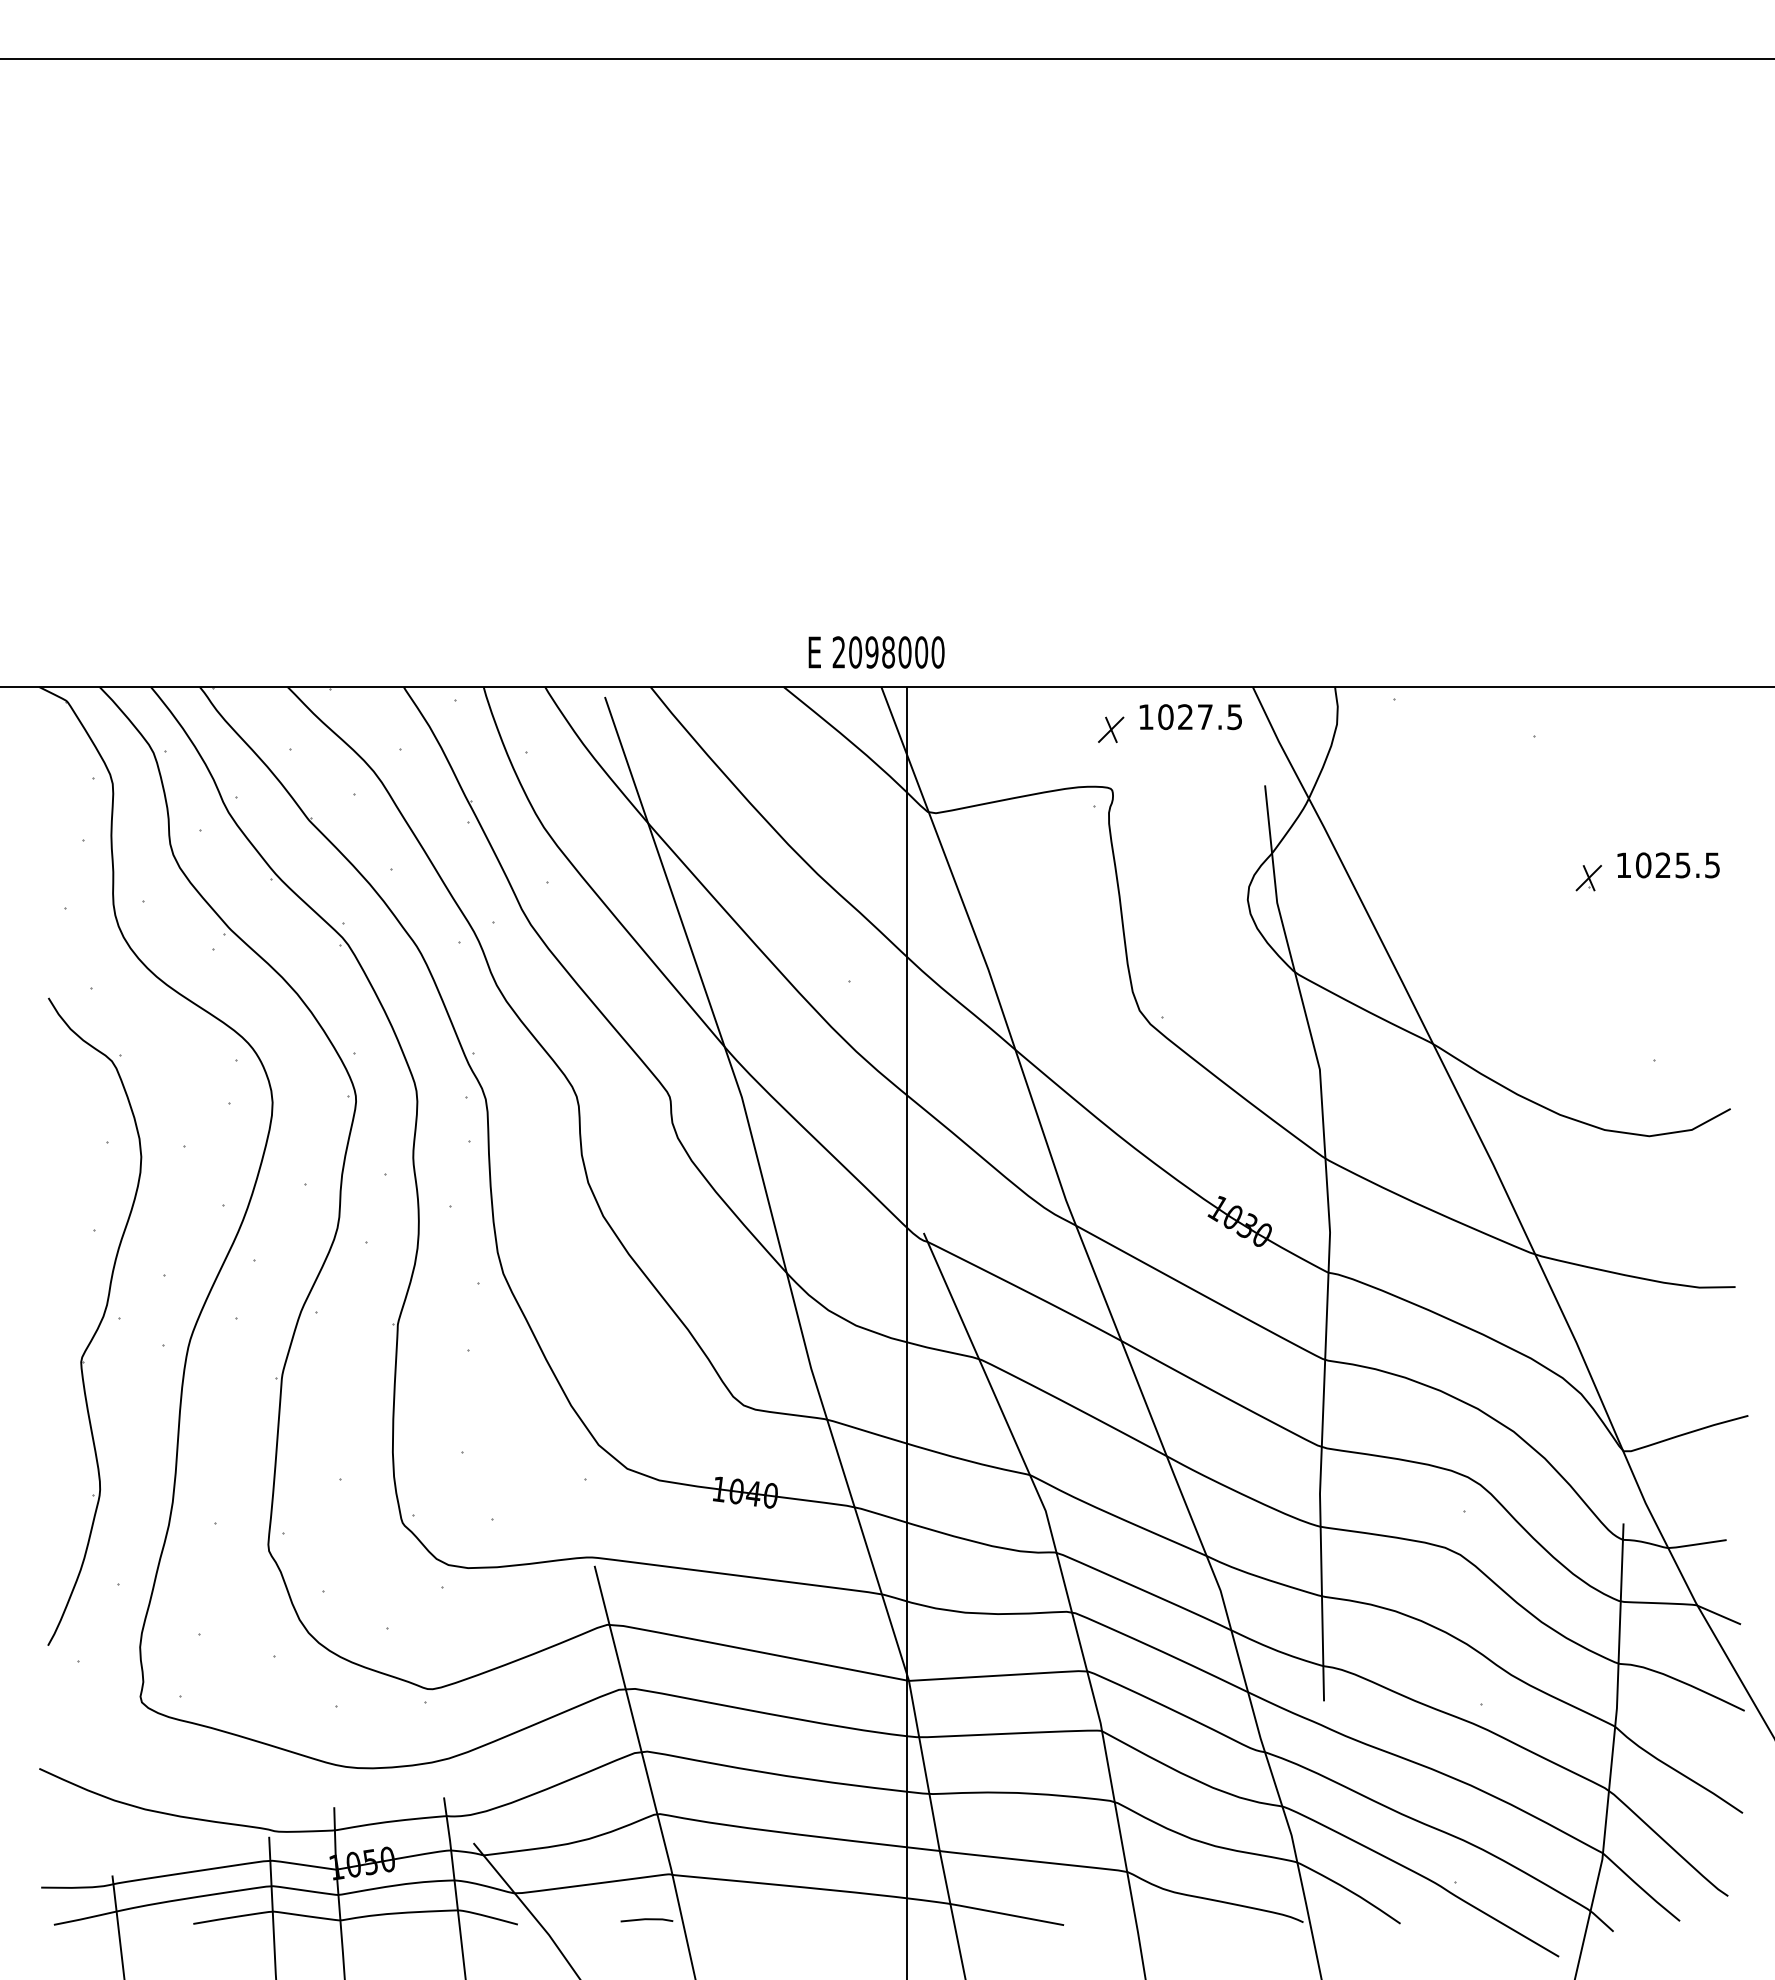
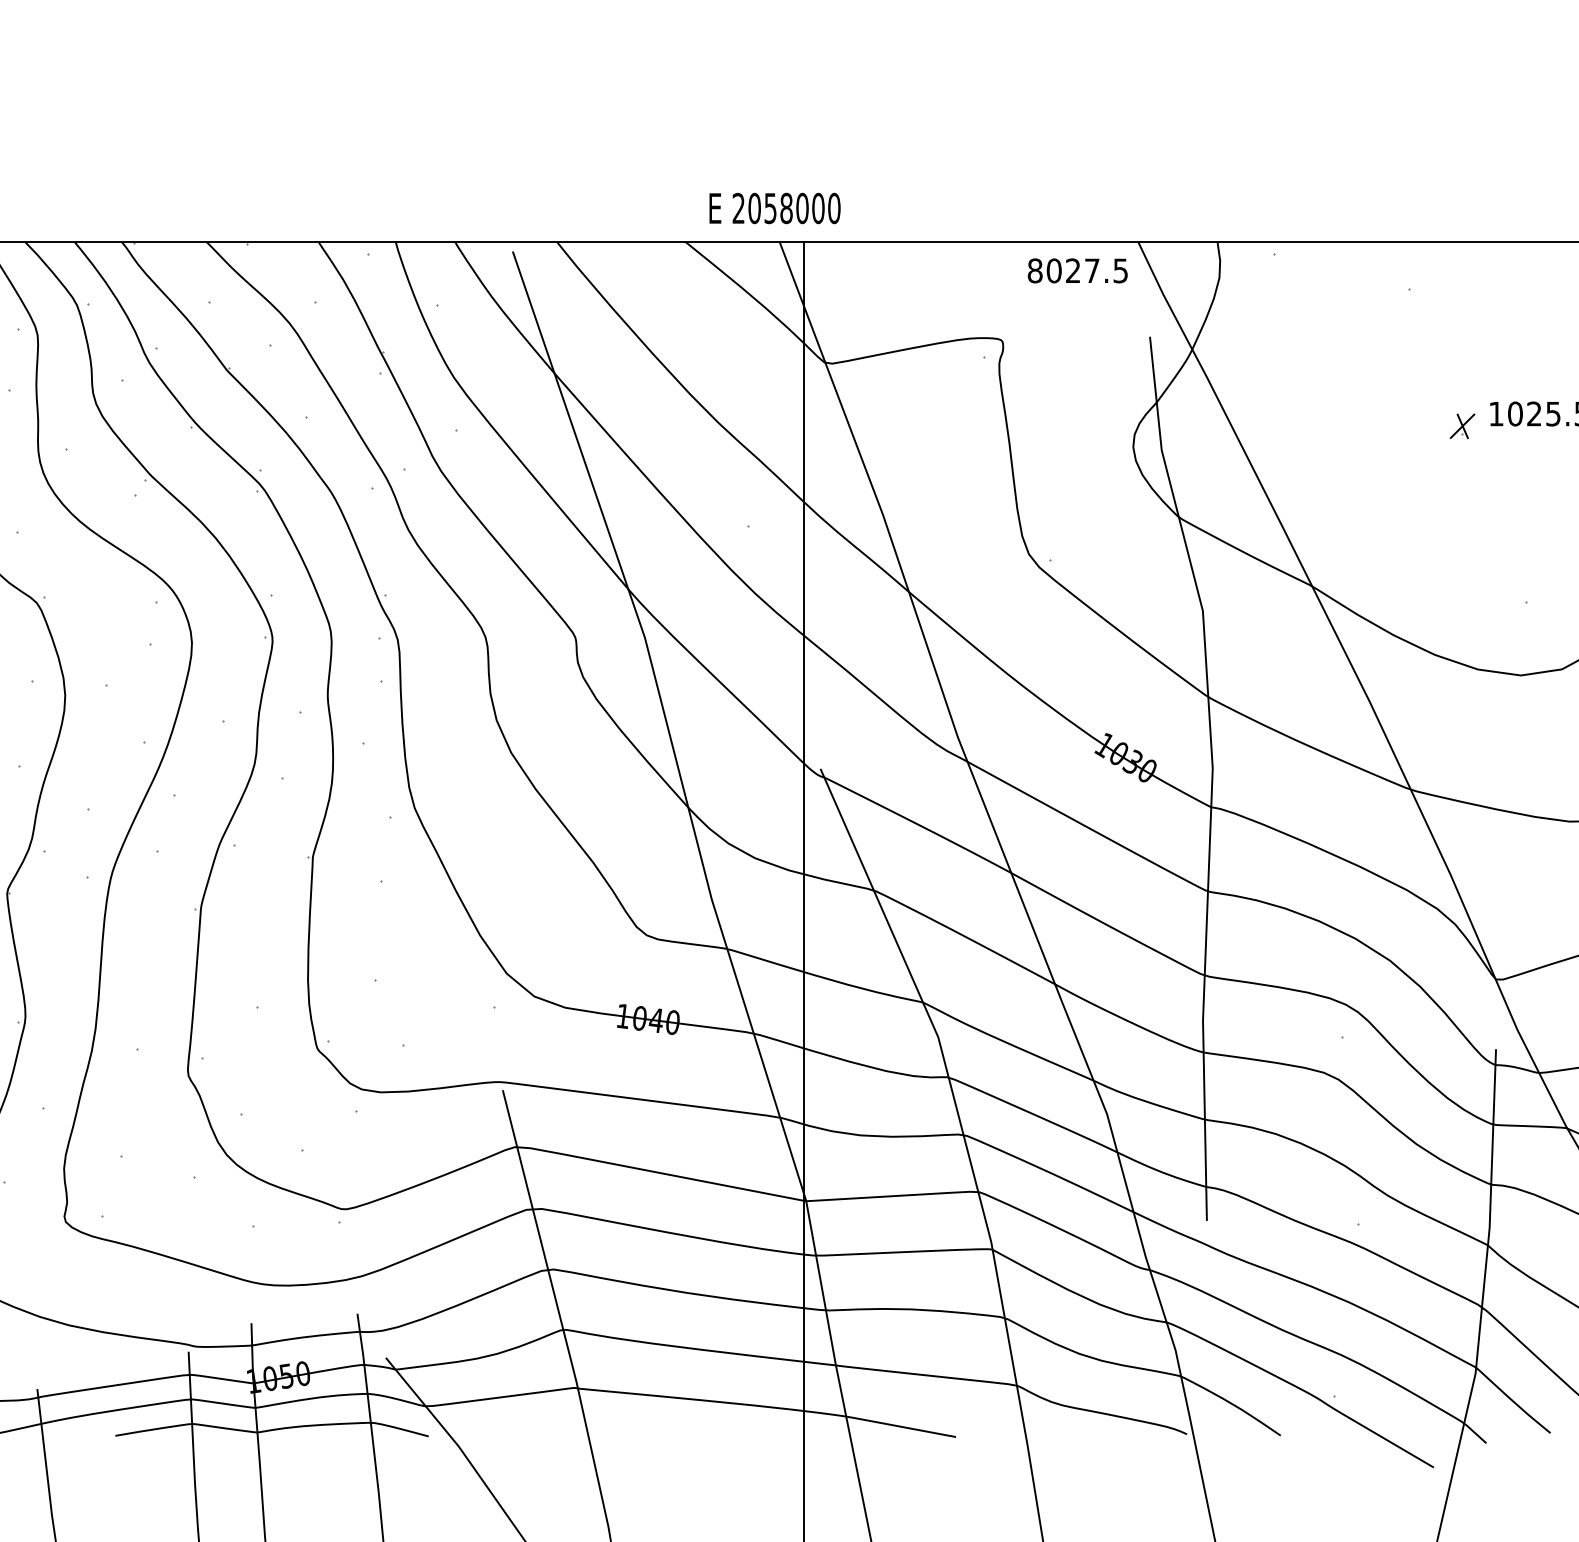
text: (871, 652) -> (770, 208), 2098000 -> 2058000
text: (1145, 717) -> (1034, 271), 1027.5 -> 8027.5
part: (1111, 729) -> (1001, 282), removed
line: (646, 1920) -> (552, 1432), removed

